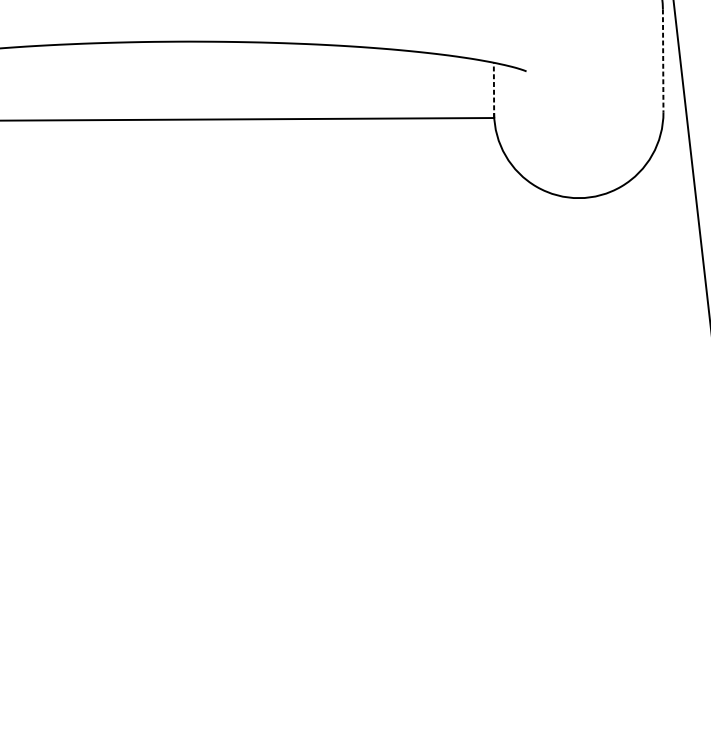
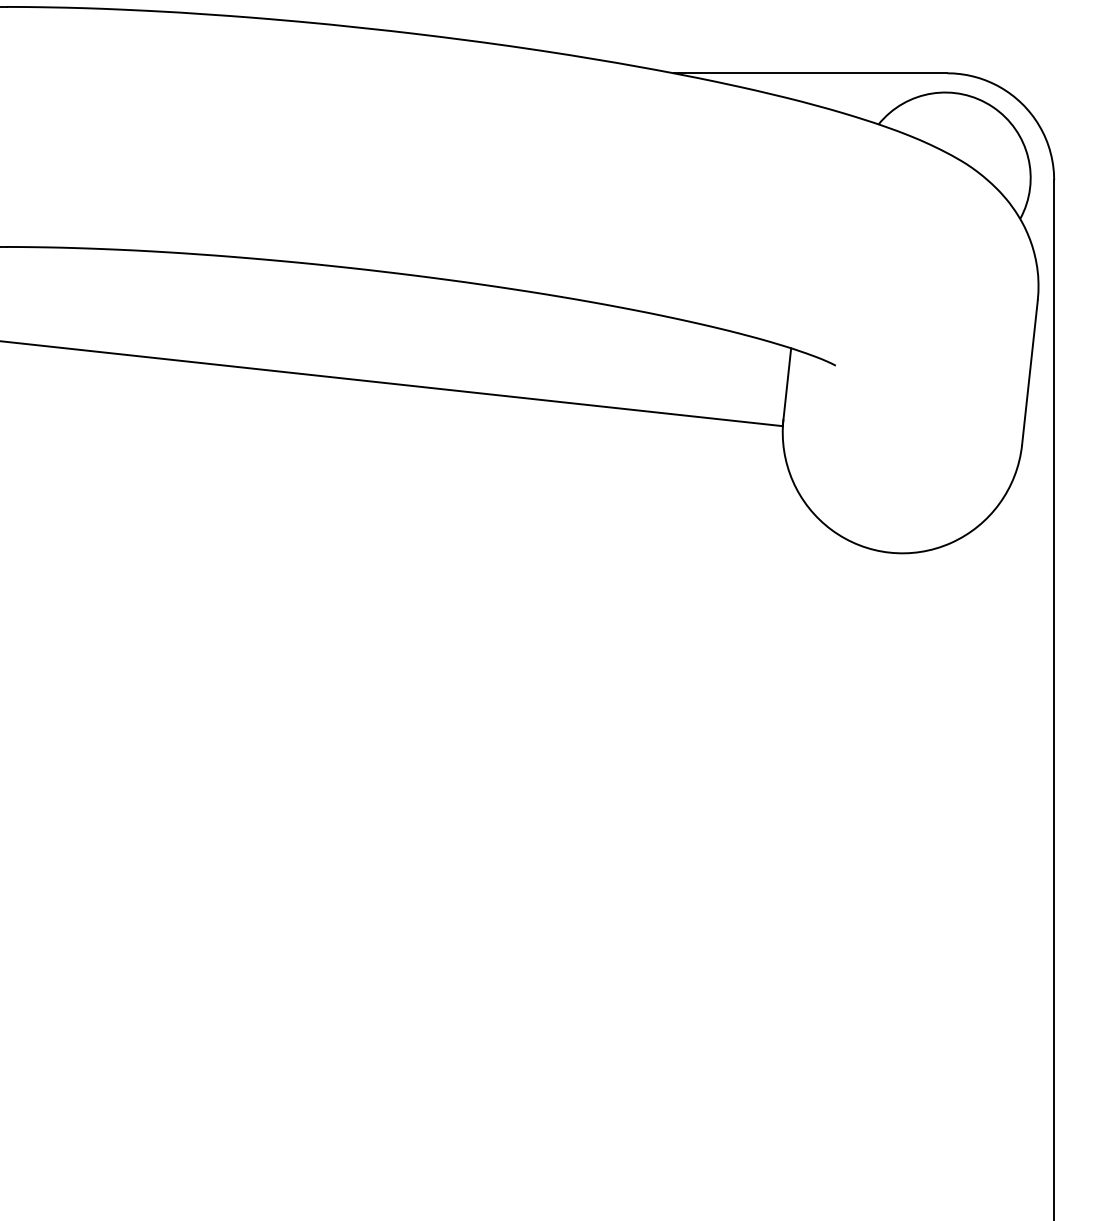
line: (662, 60) -> (1029, 372), dashed -> solid
line: (494, 89) -> (787, 386), dashed -> solid

